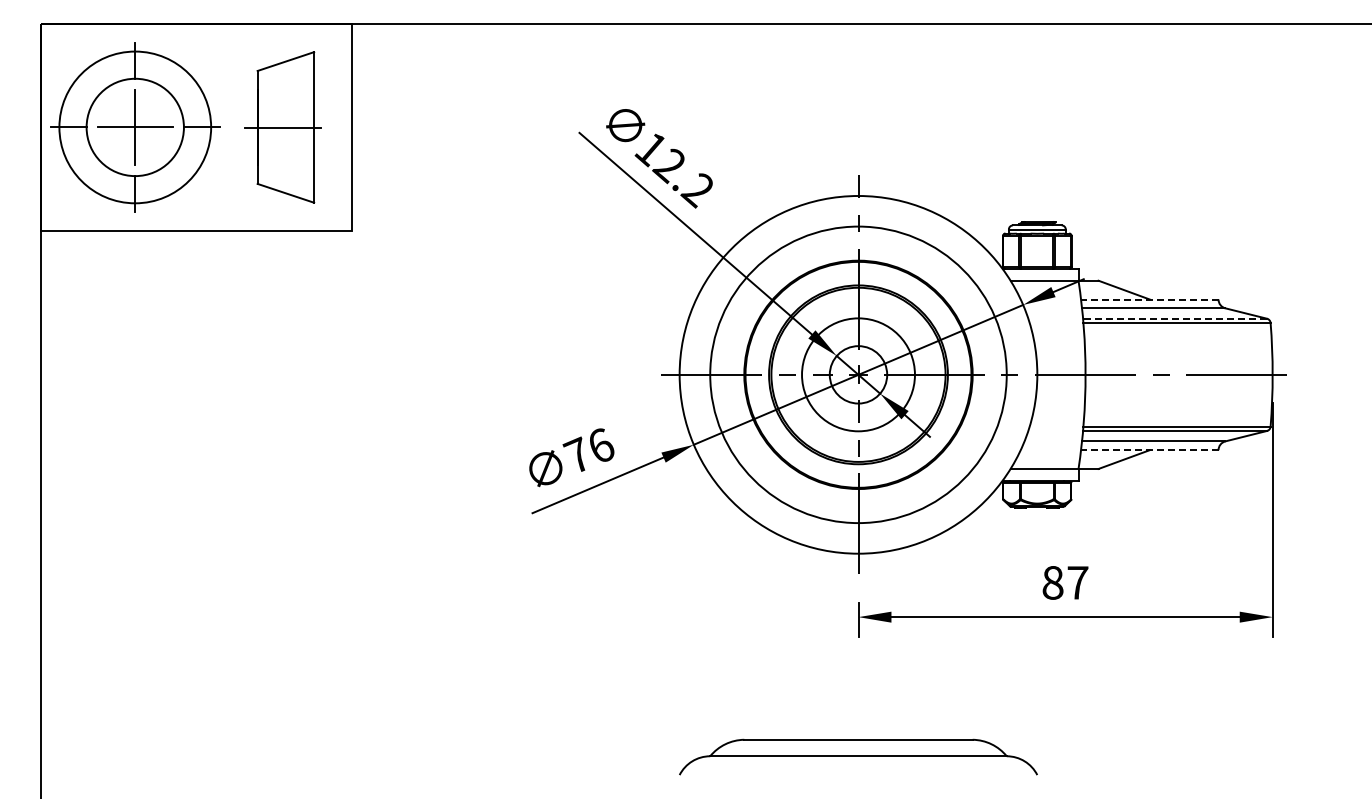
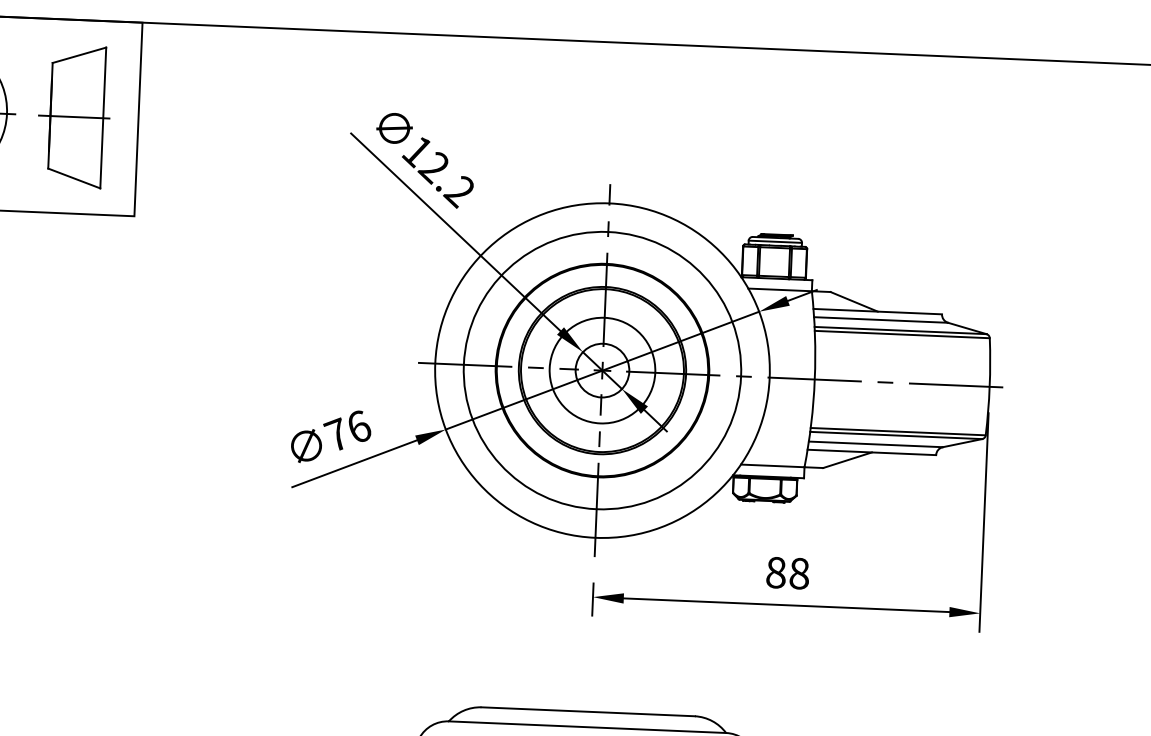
line: (1149, 299) -> (877, 311), dashed -> solid
line: (1175, 318) -> (901, 330), dashed -> solid
line: (1149, 450) -> (871, 452), dashed -> solid
text: (1077, 582) -> (799, 573), 87 -> 88

